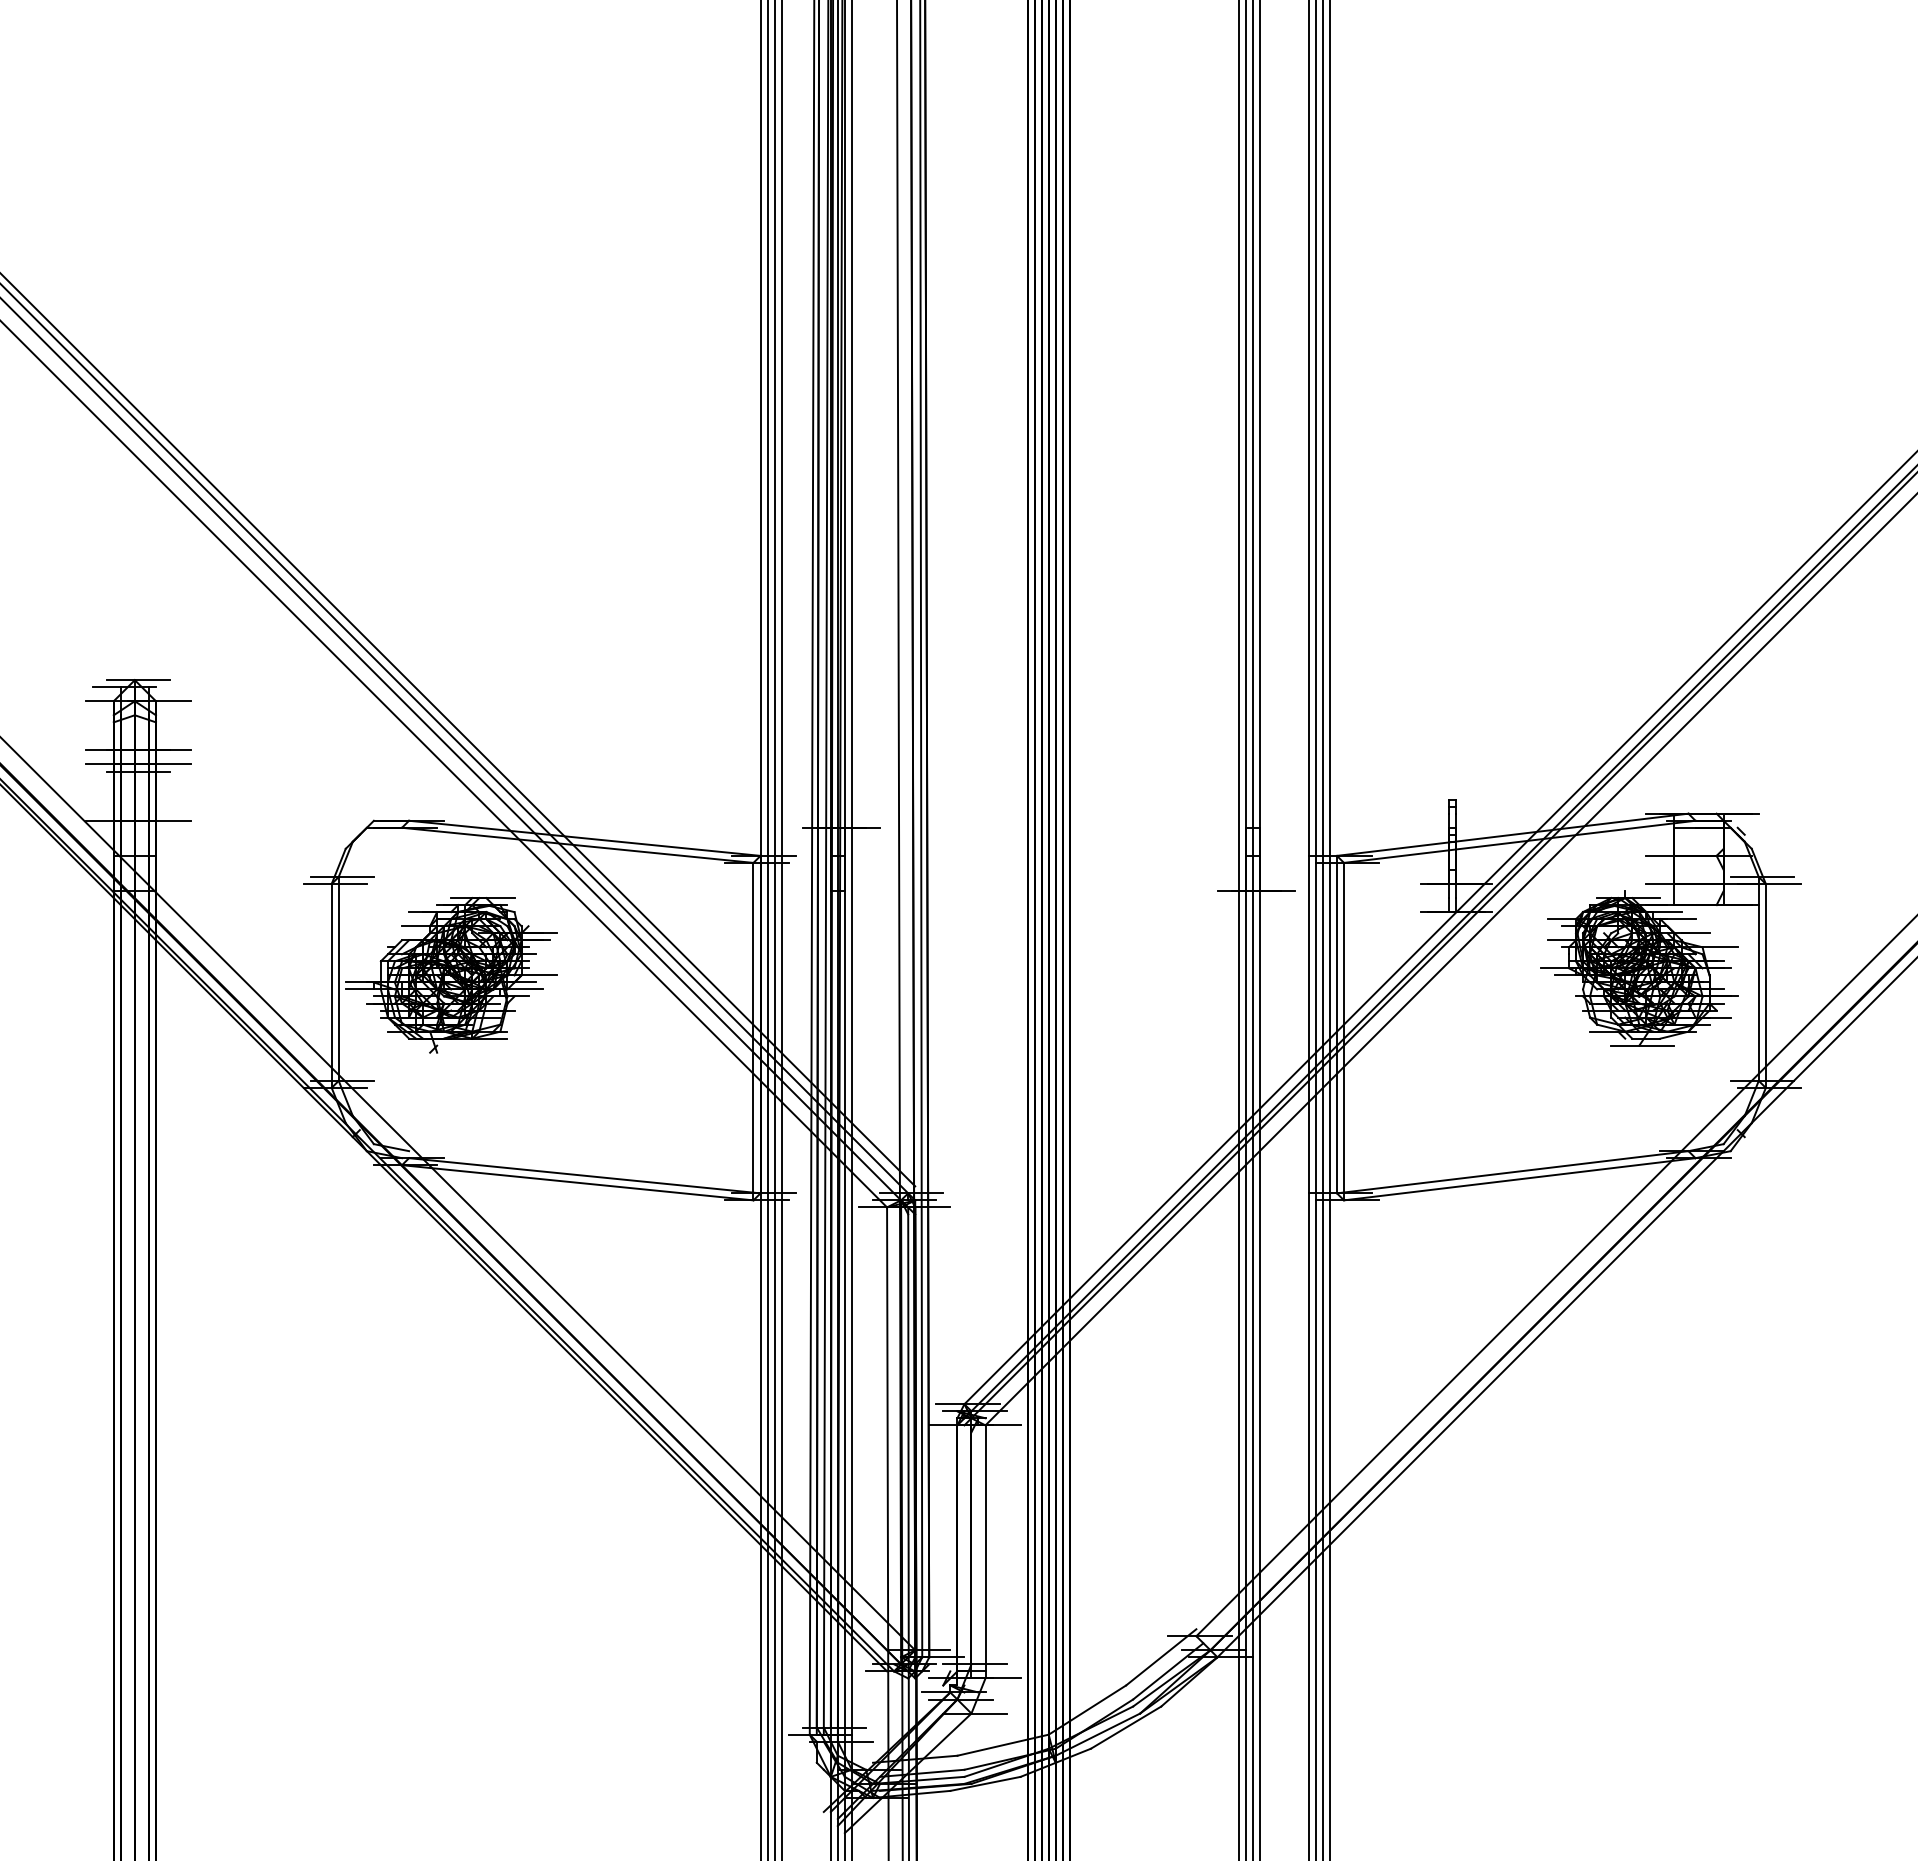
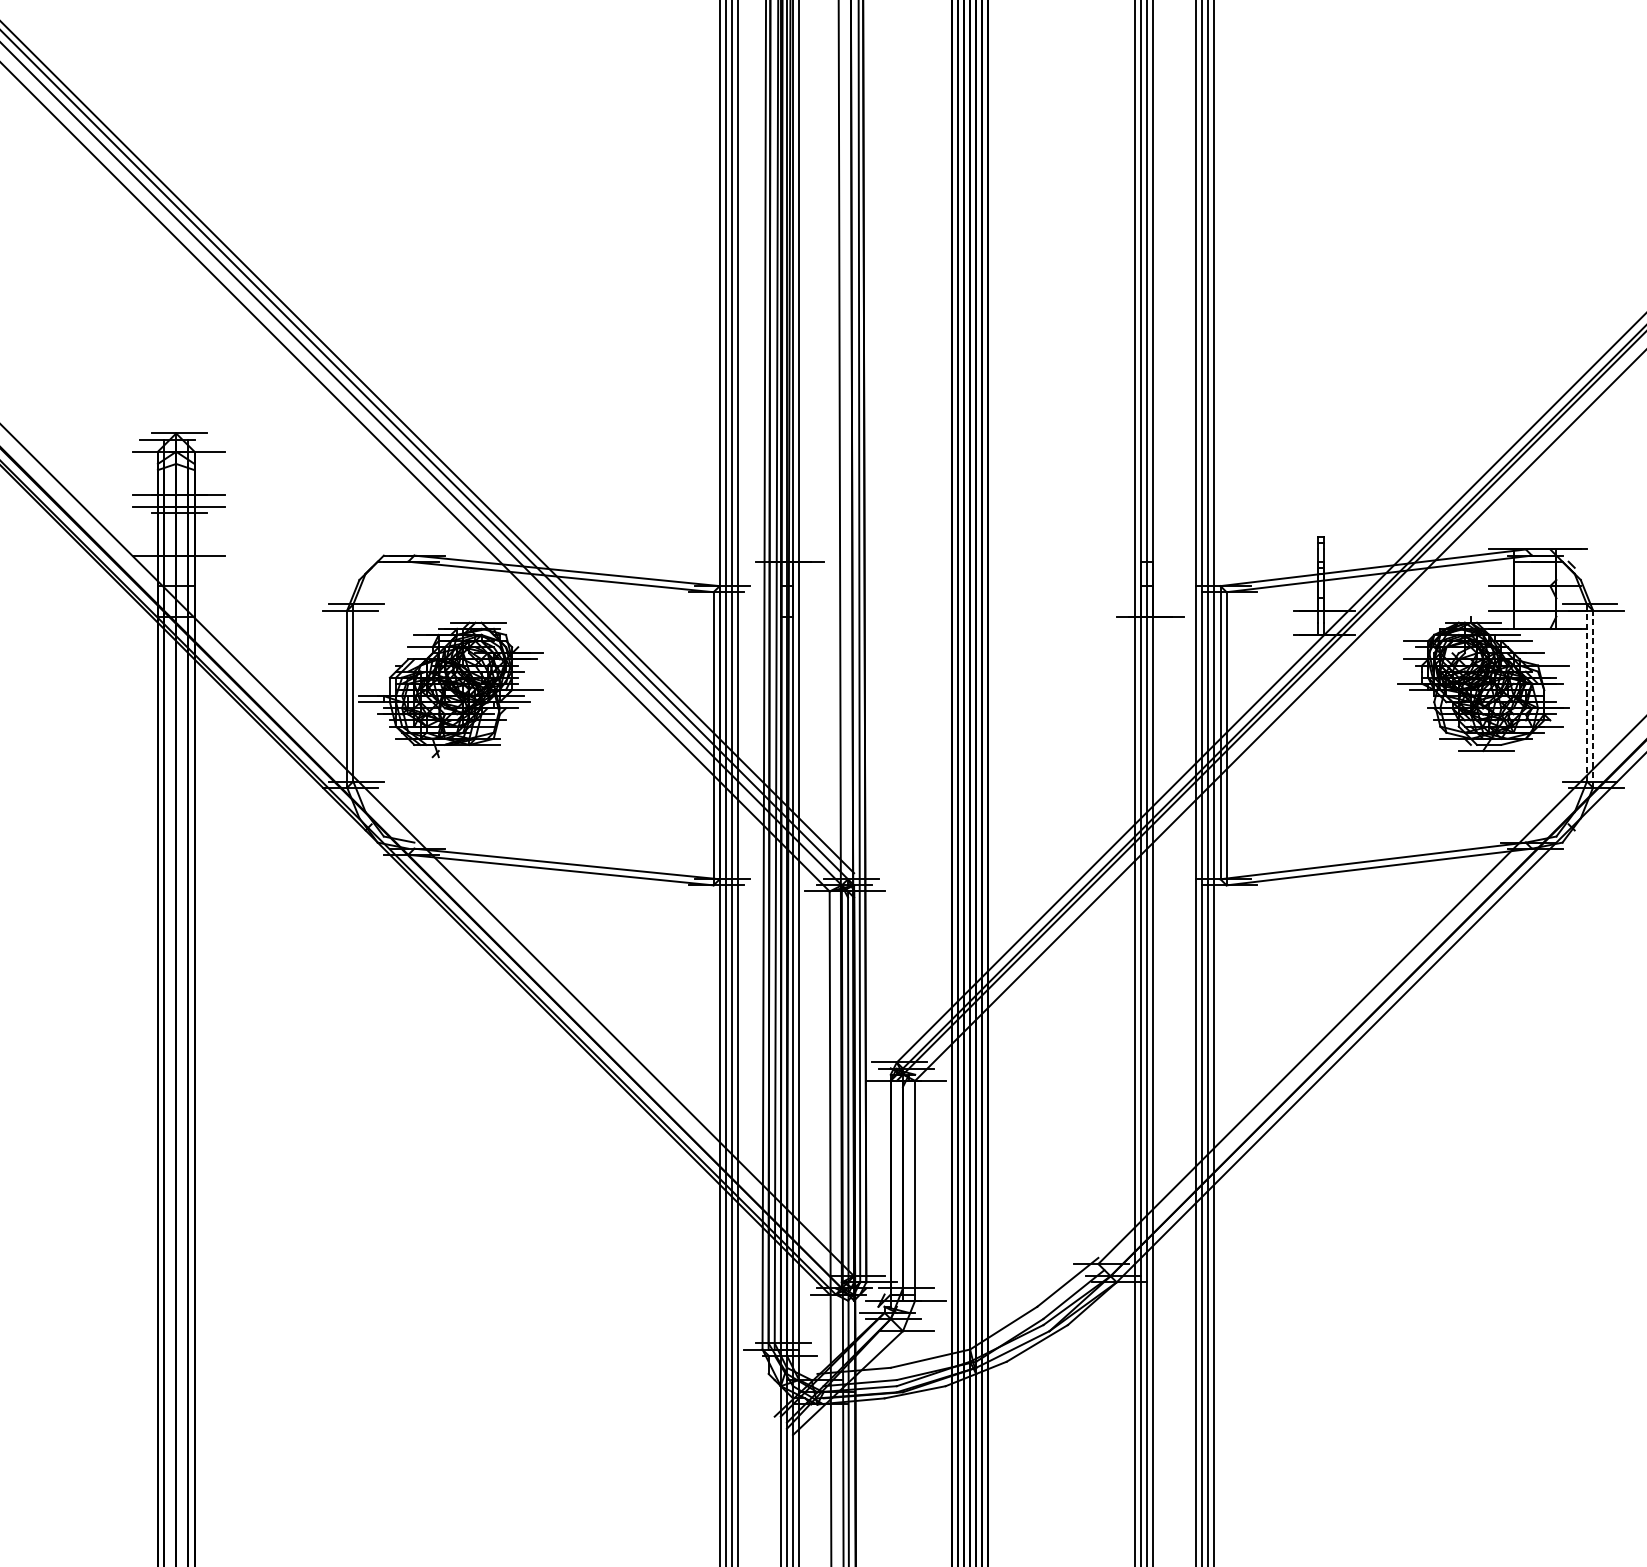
line: (1758, 978) -> (1586, 692), solid -> dashed
line: (1765, 985) -> (1592, 698), solid -> dashed

